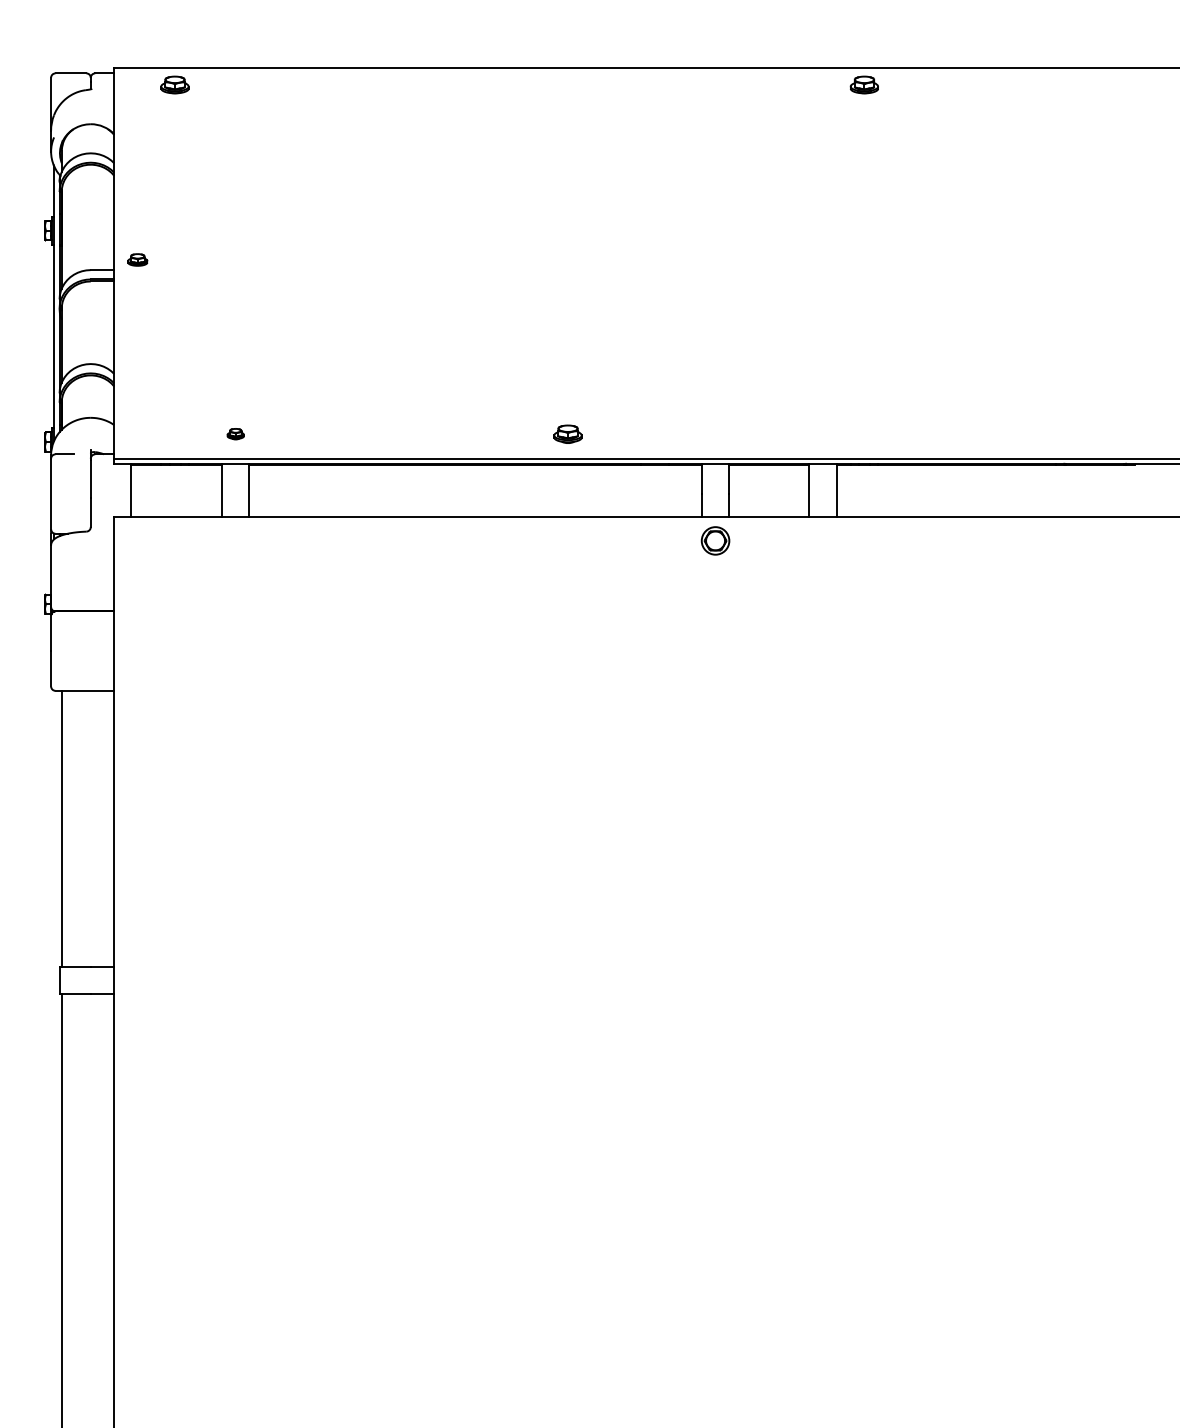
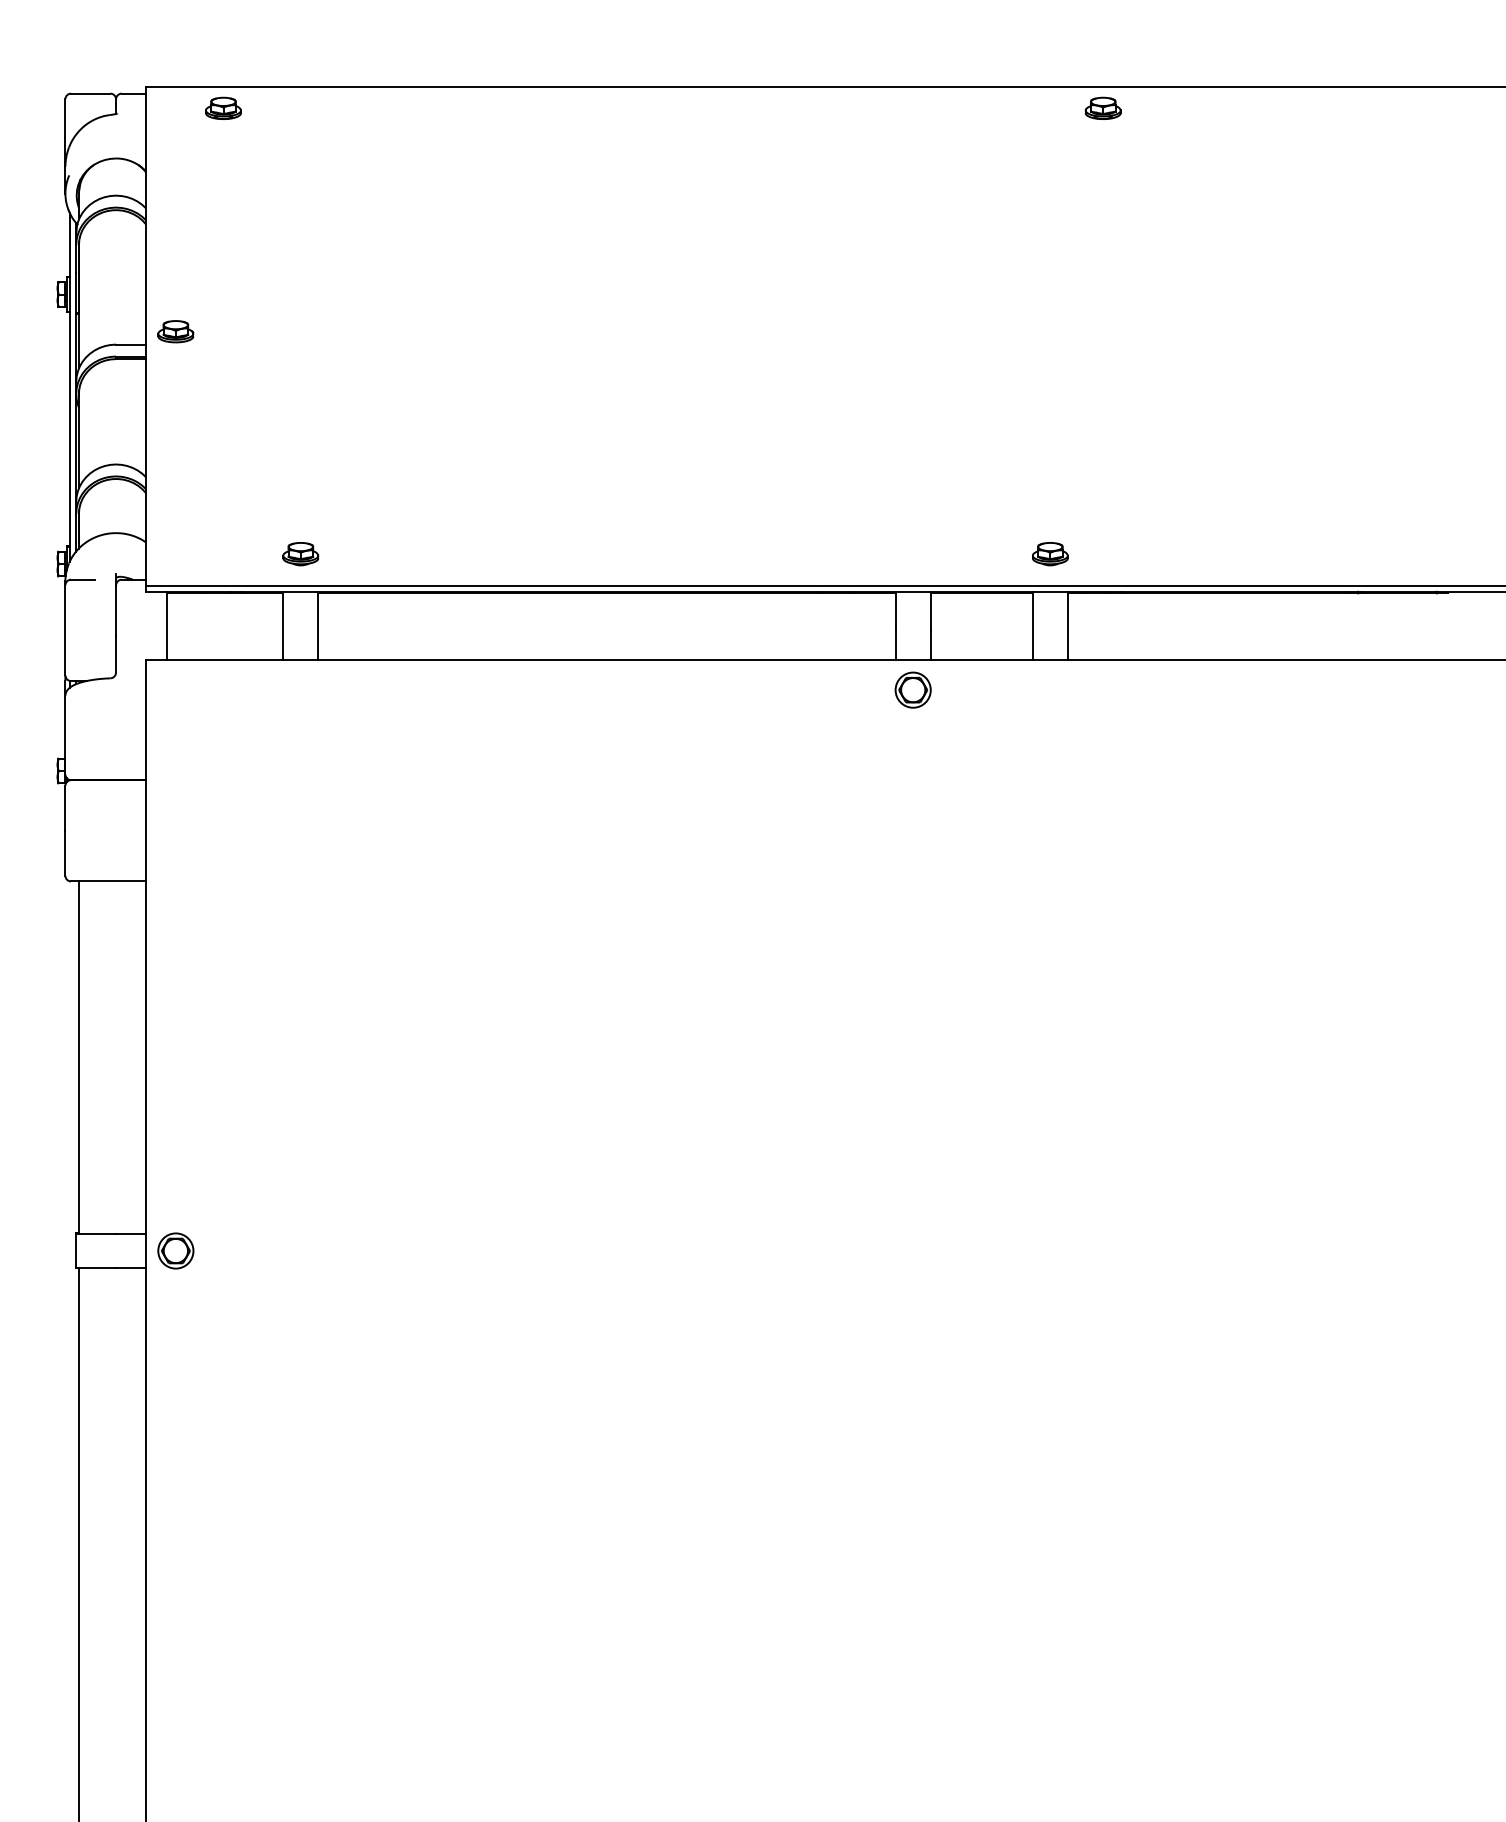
part: (137, 259) -> (175, 331), size x1.43
part: (235, 433) -> (300, 553), size x1.67
part: (567, 433) -> (1049, 553), moved
part: (137, 980) -> (175, 1251), added

